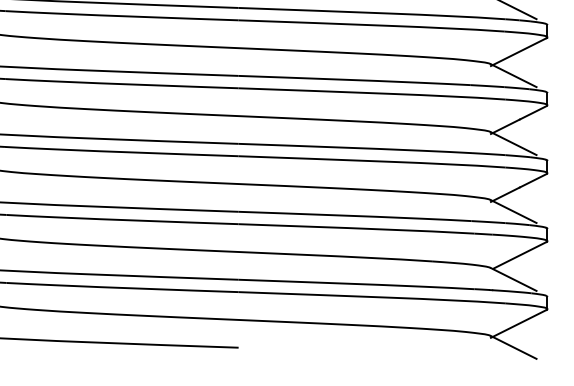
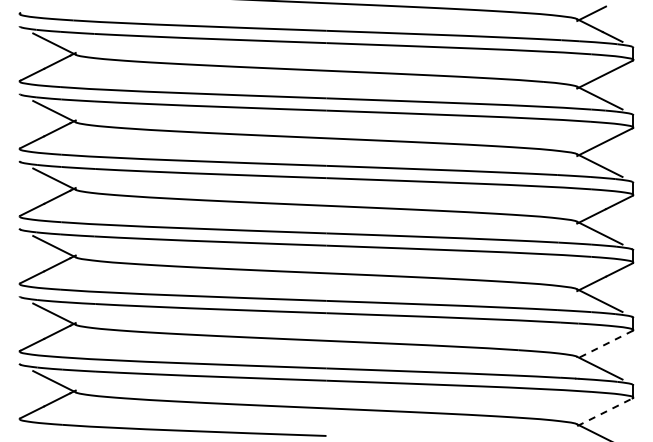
line: (520, 255) -> (606, 344), solid -> dashed
line: (518, 324) -> (604, 412), solid -> dashed

